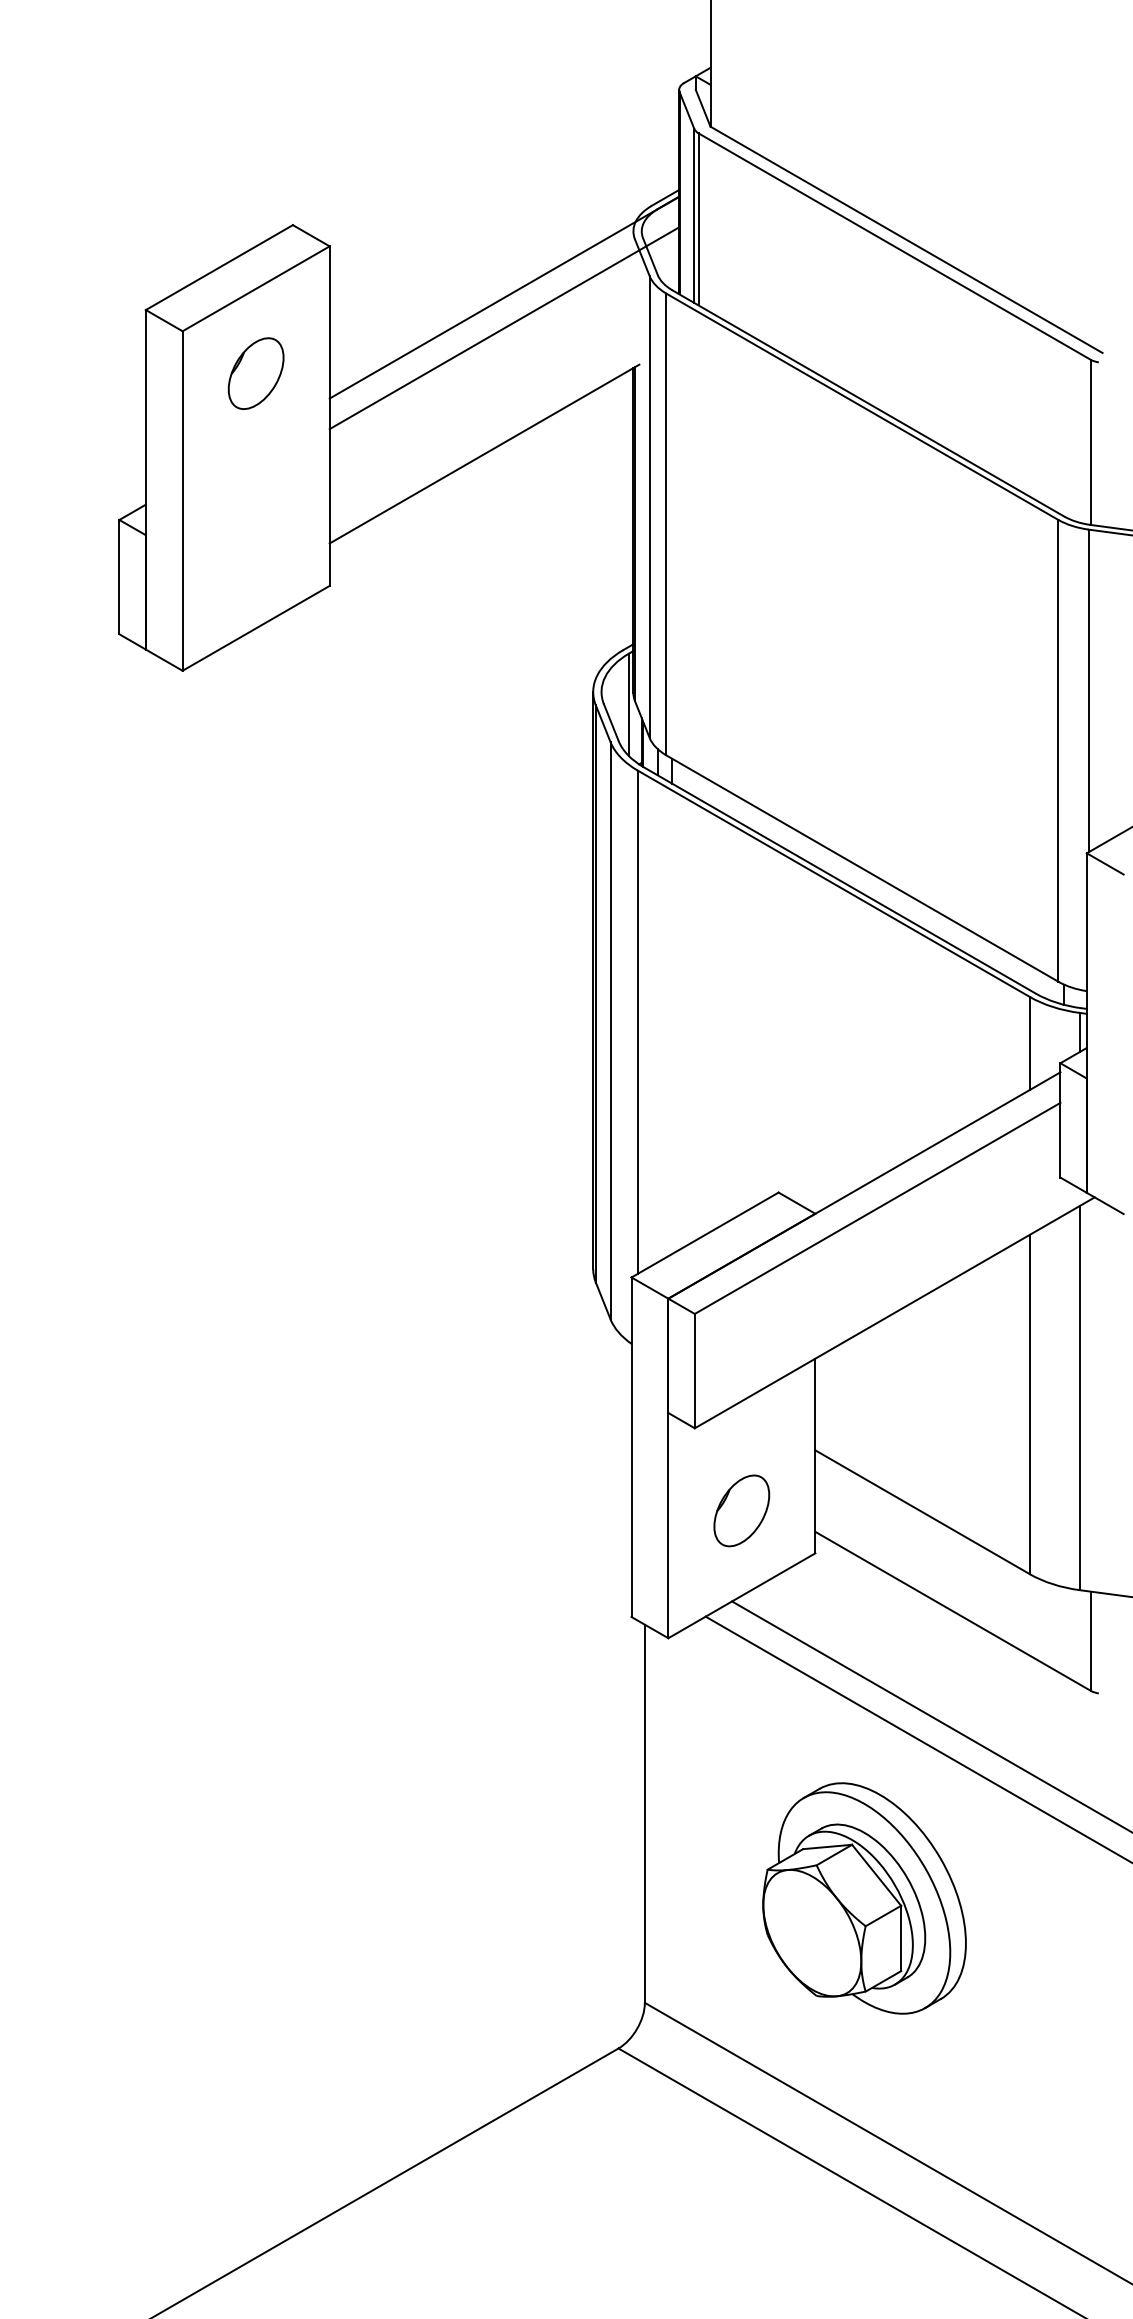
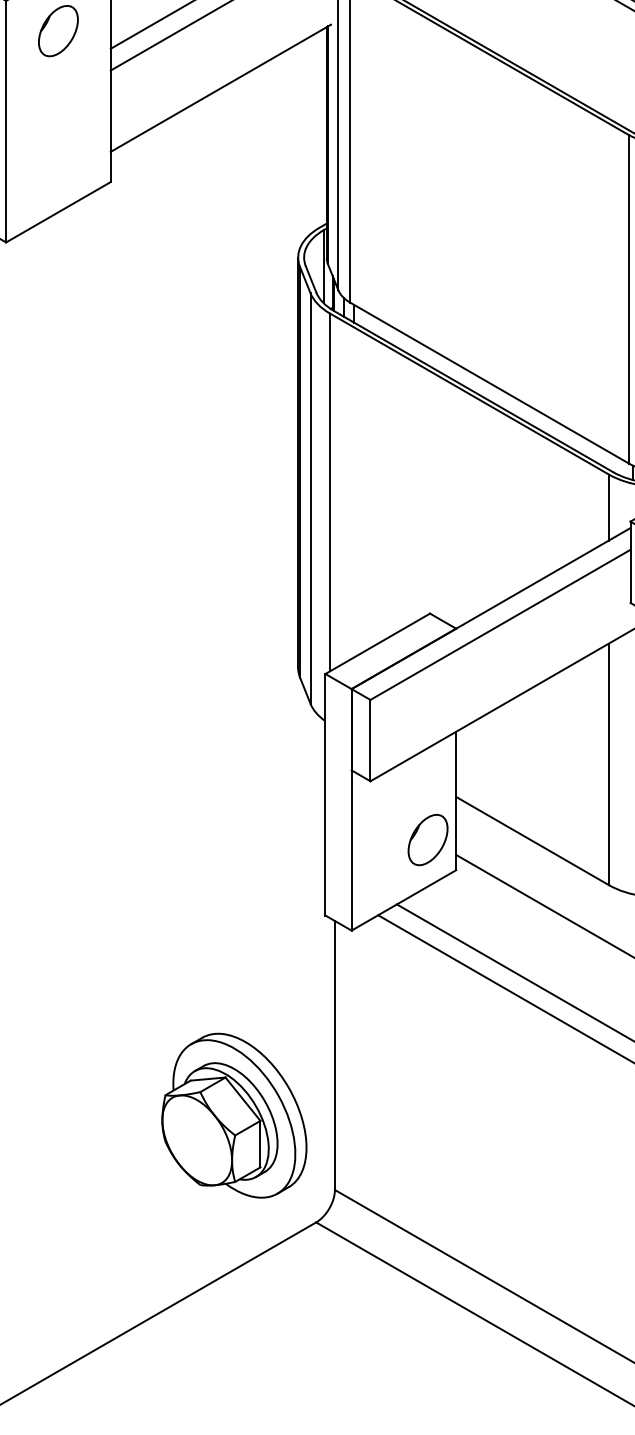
part: (741, 1510) -> (427, 839), moved
part: (864, 1898) -> (234, 1115), moved

